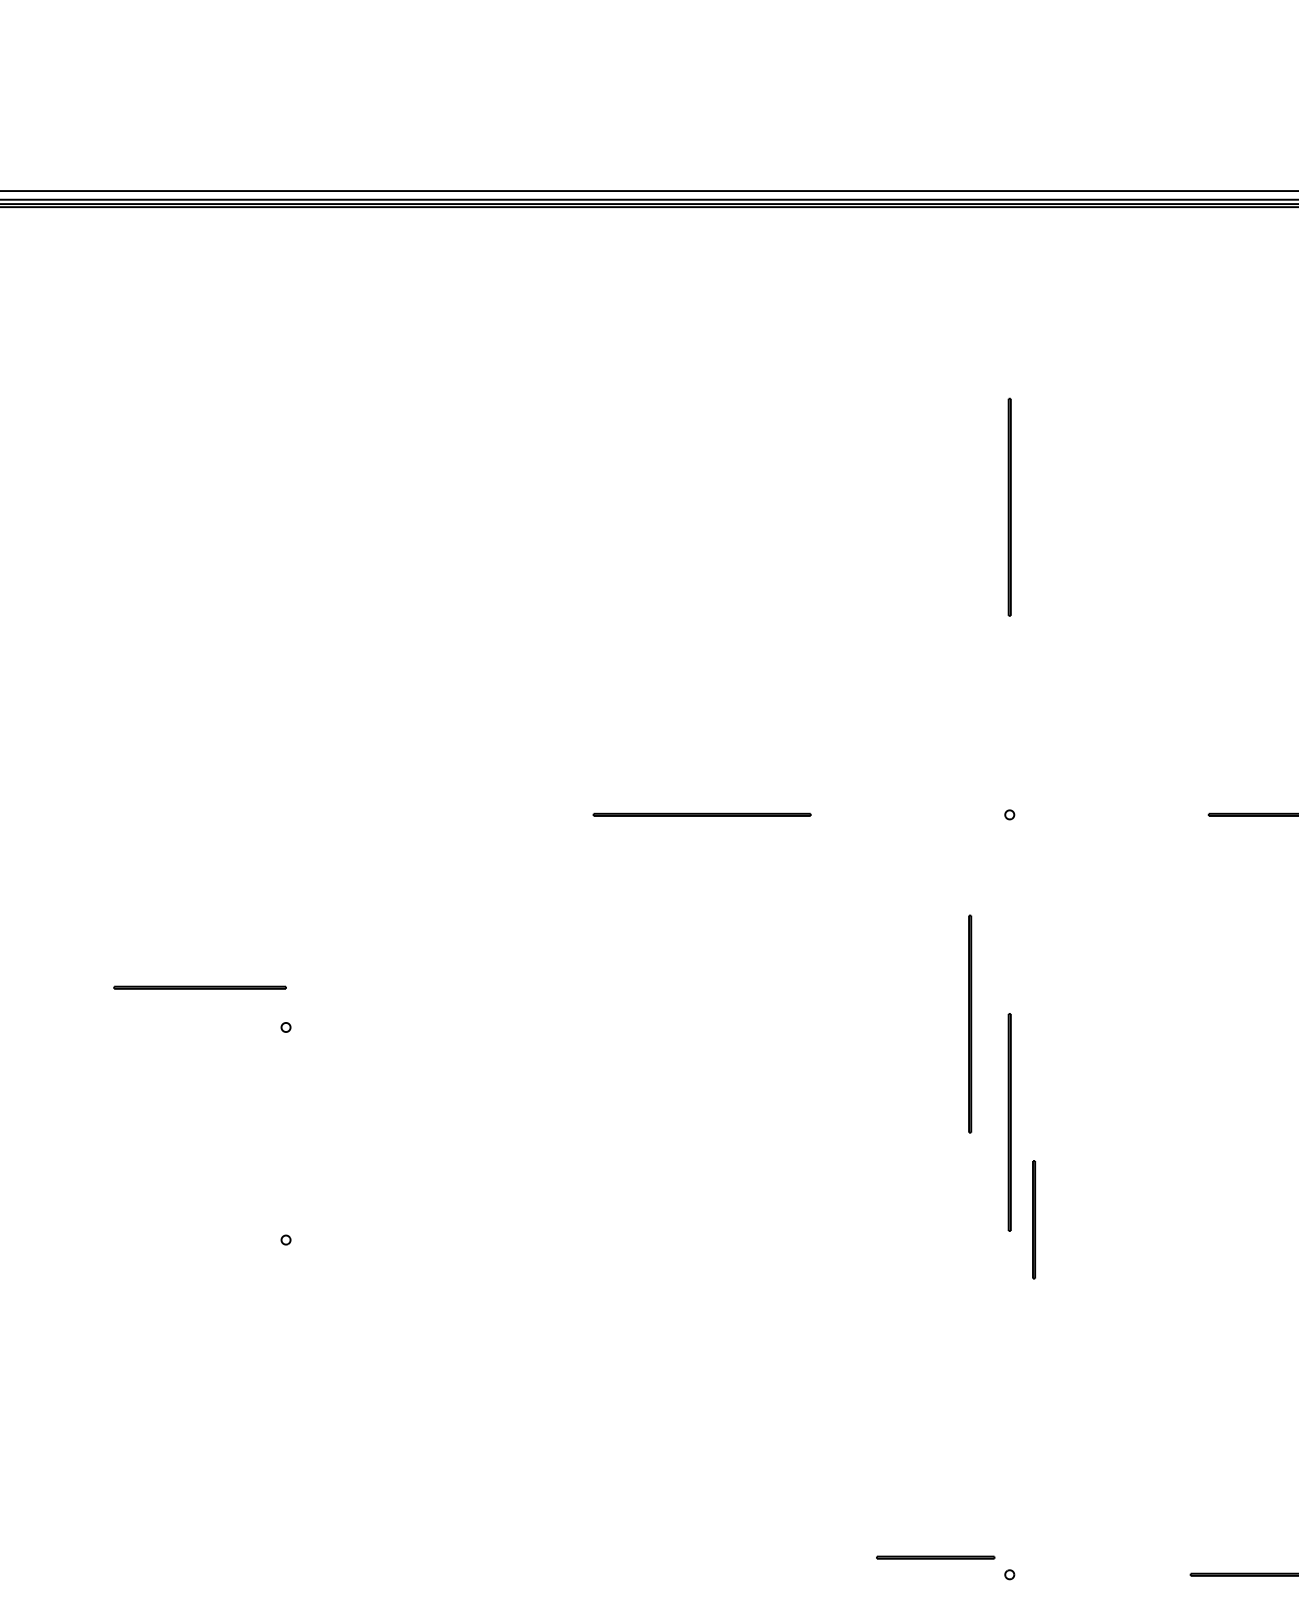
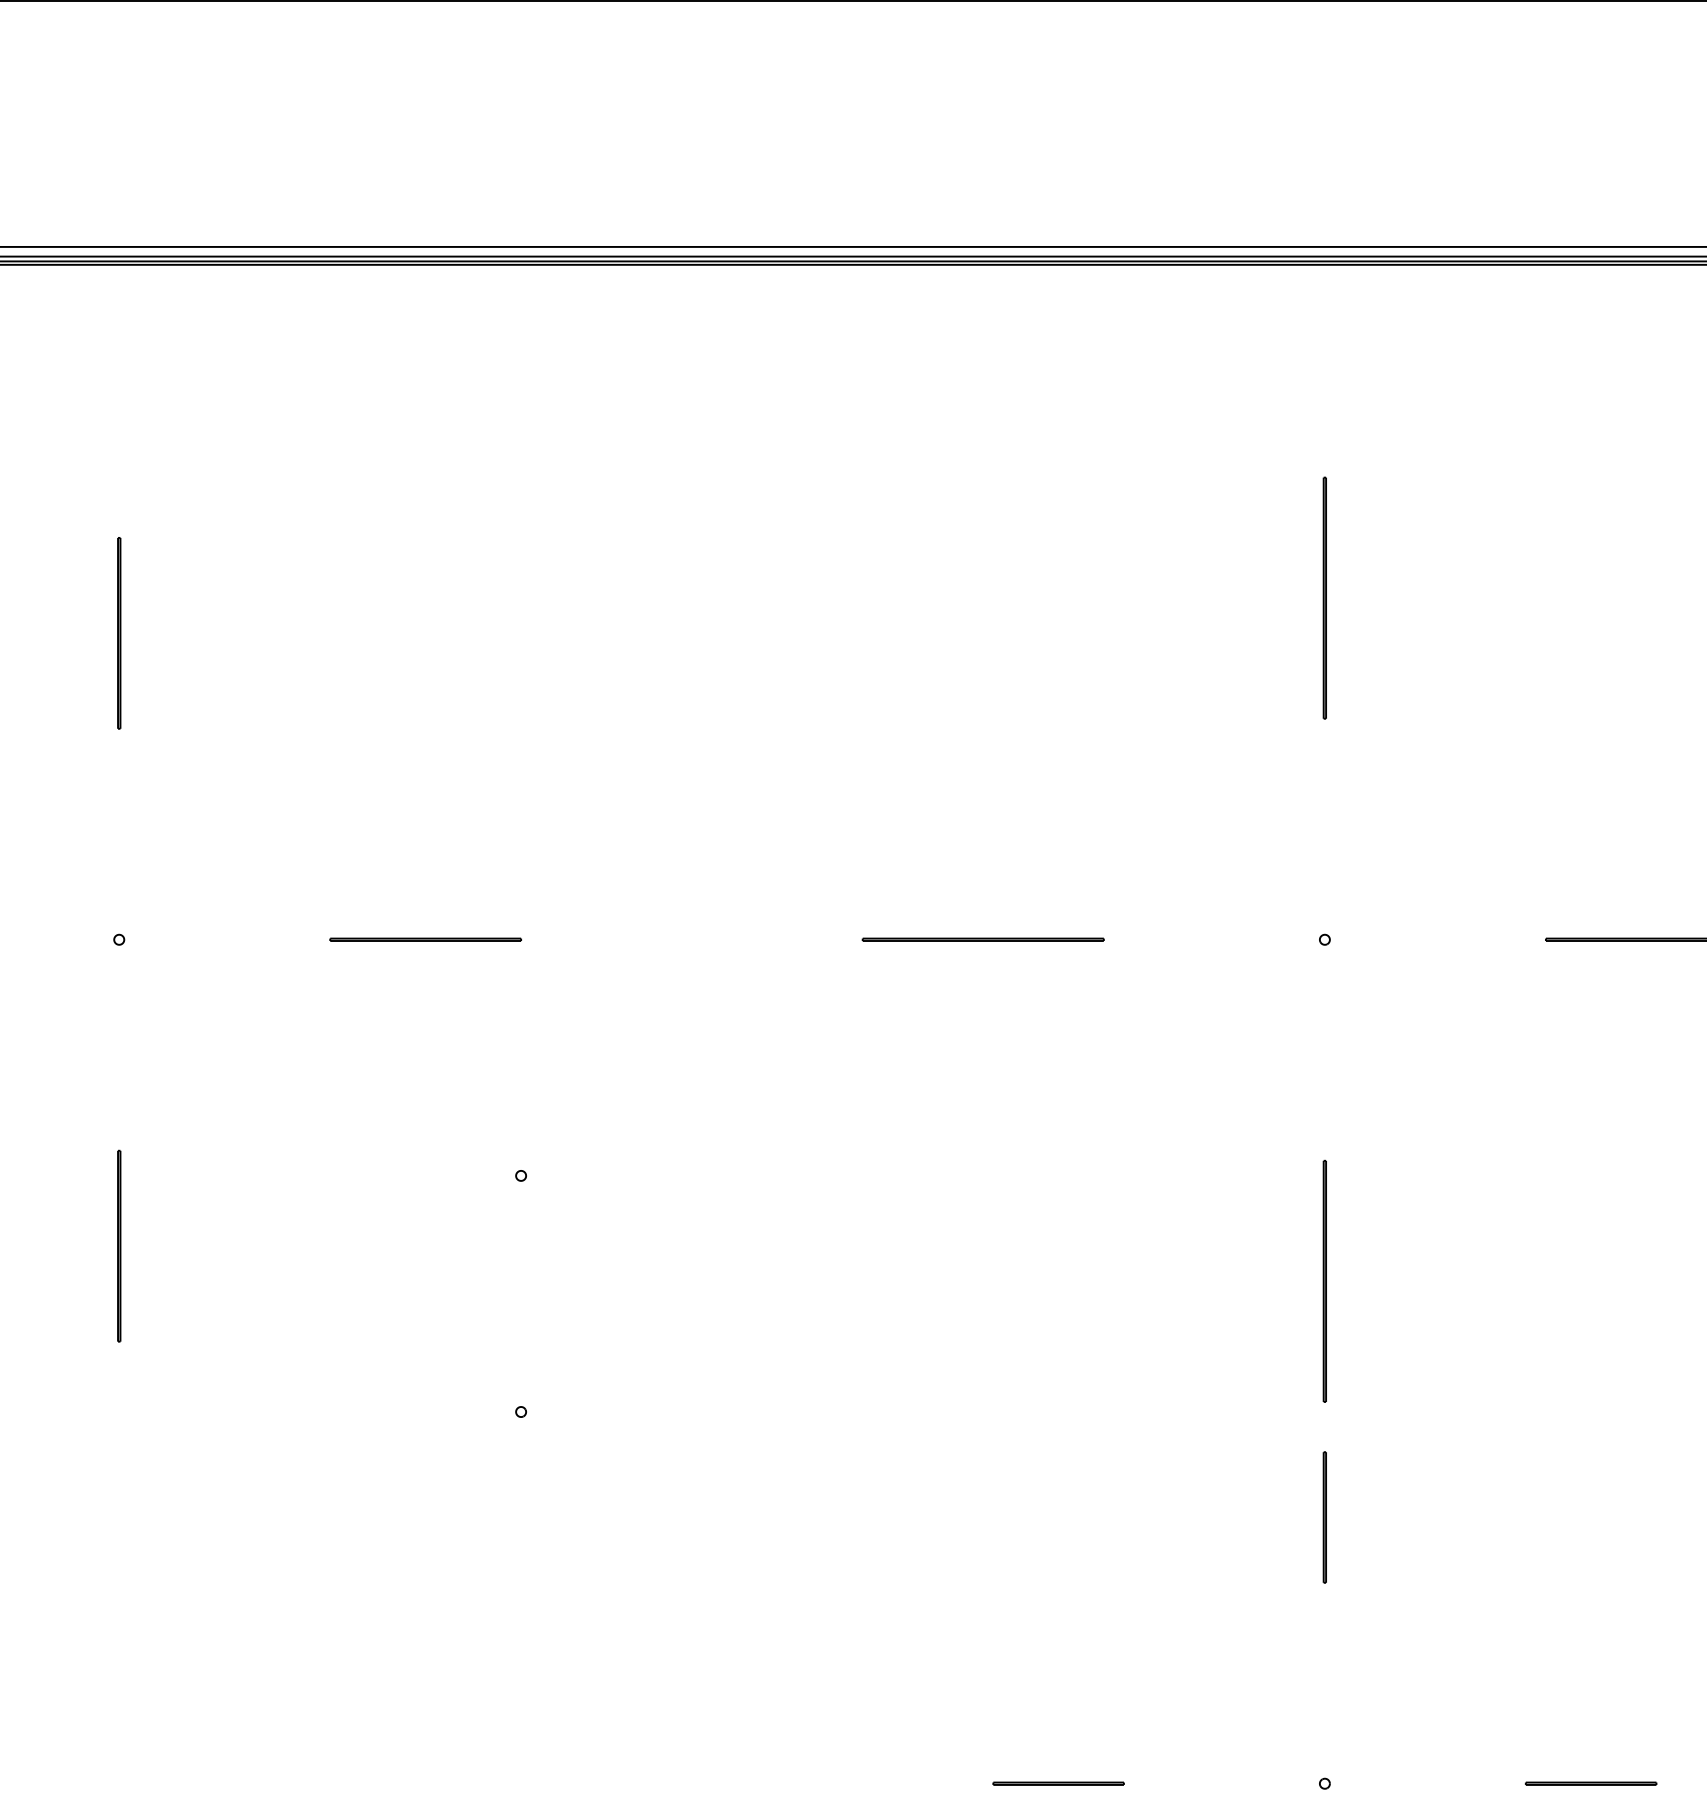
line: (199, 987) -> (425, 939), moved
line: (969, 1023) -> (1280, 1171), removed
line: (1033, 1219) -> (1324, 1517), moved
line: (935, 1557) -> (1058, 1783), moved

